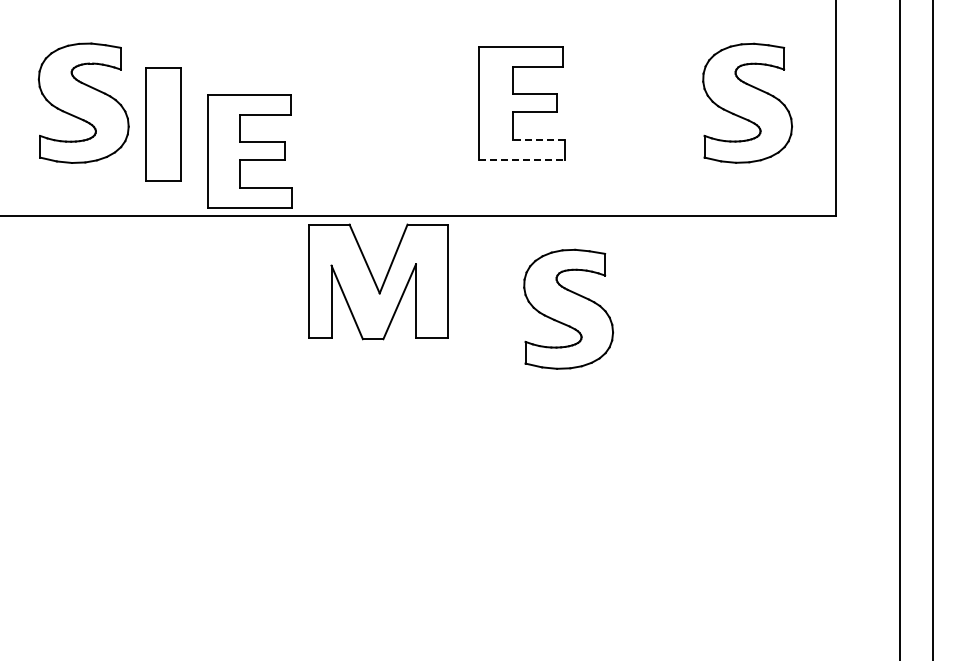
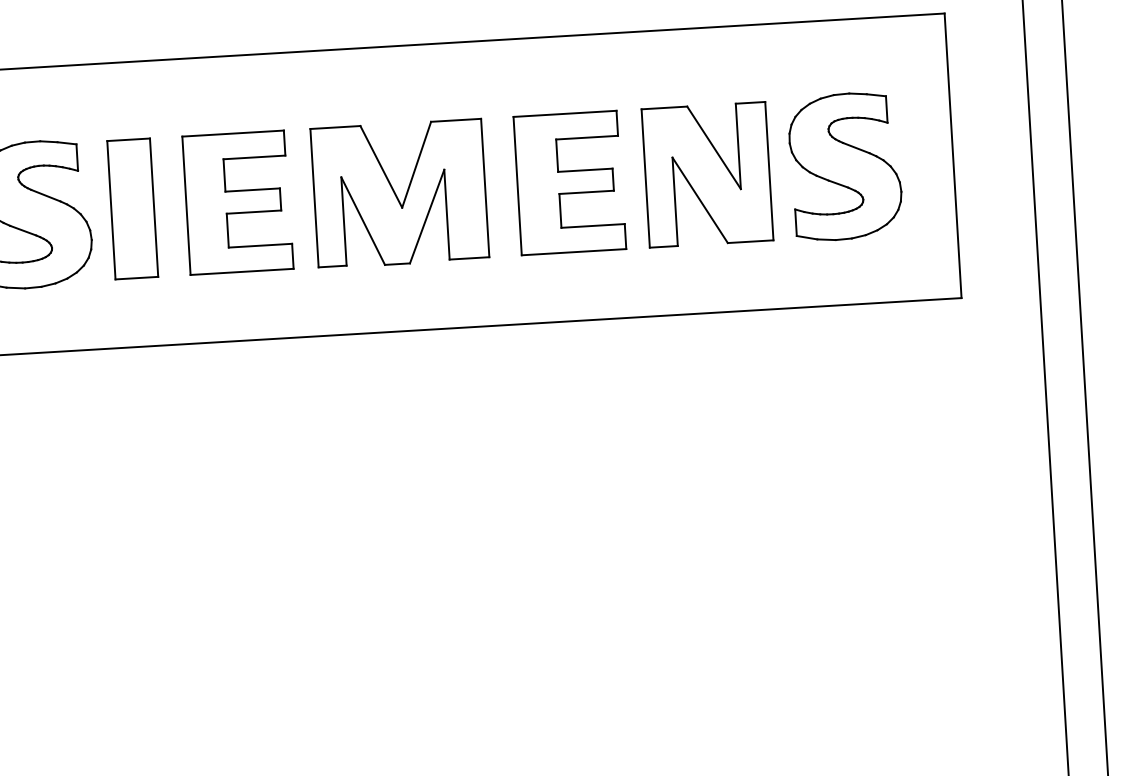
part: (634, 102) -> (707, 173), added
part: (163, 124) -> (132, 209), moved
line: (538, 139) -> (592, 225), dashed -> solid
part: (249, 151) -> (237, 202), moved
line: (521, 160) -> (573, 252), dashed -> solid
part: (378, 281) -> (399, 193), moved
part: (568, 308) -> (641, 430), removed

